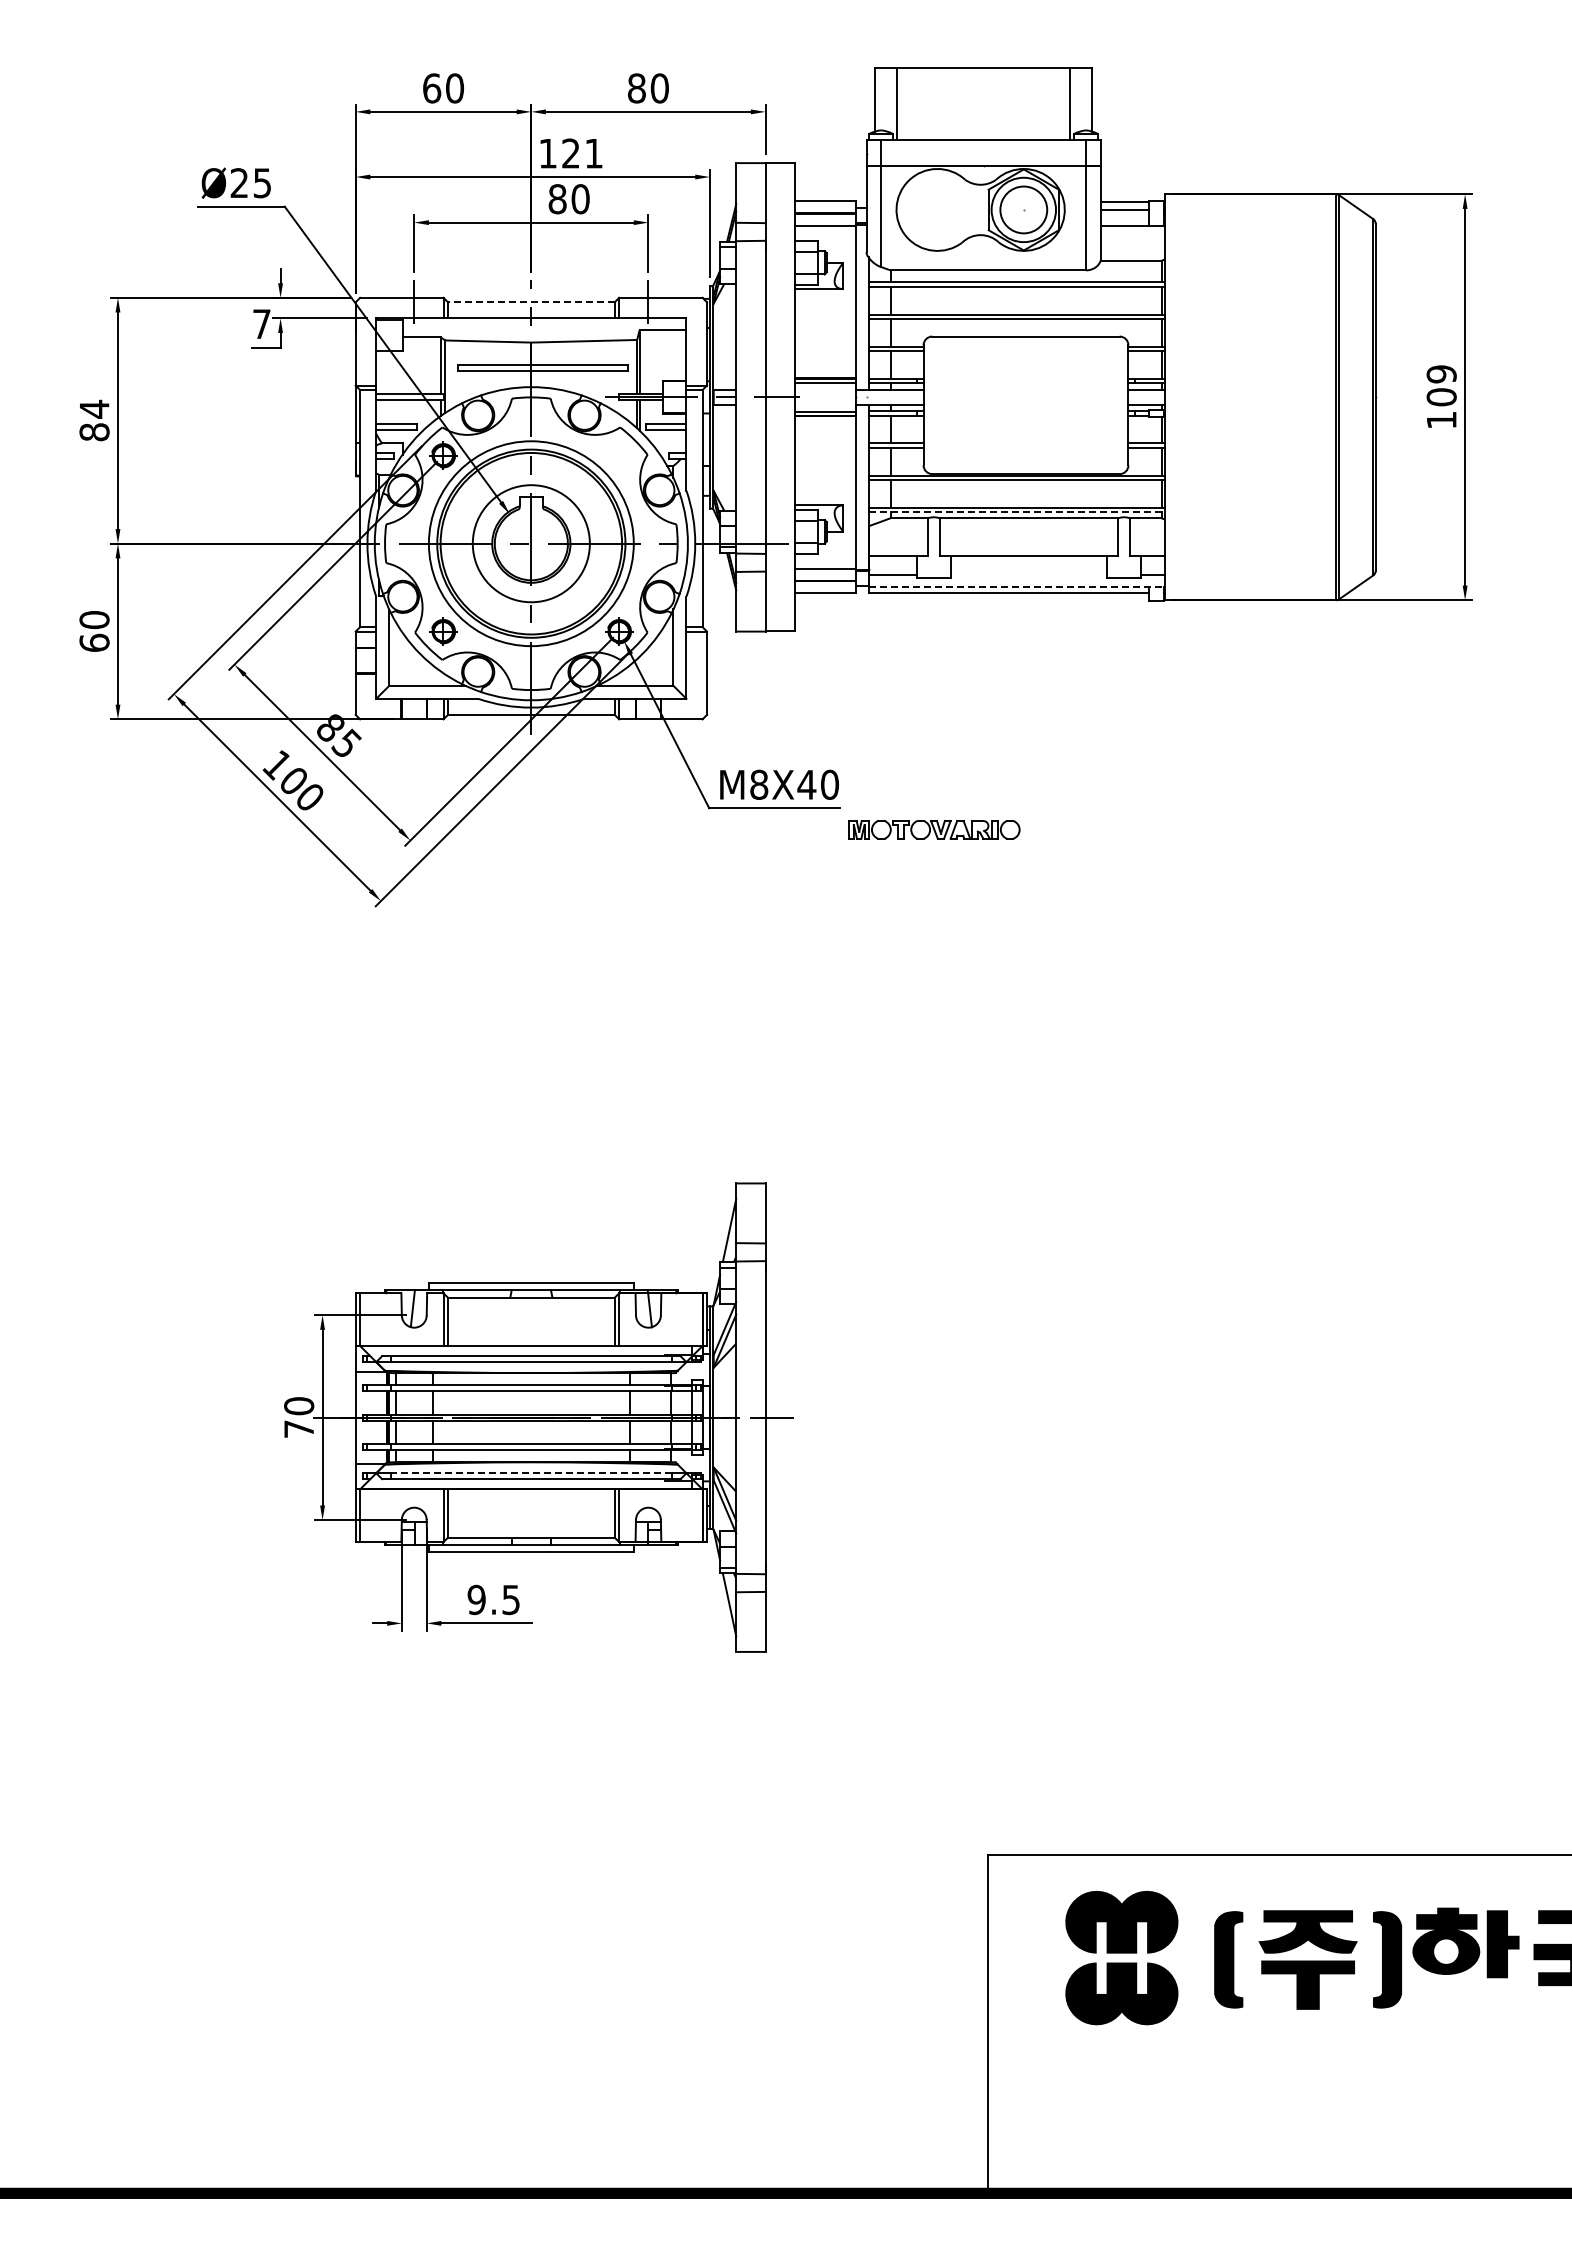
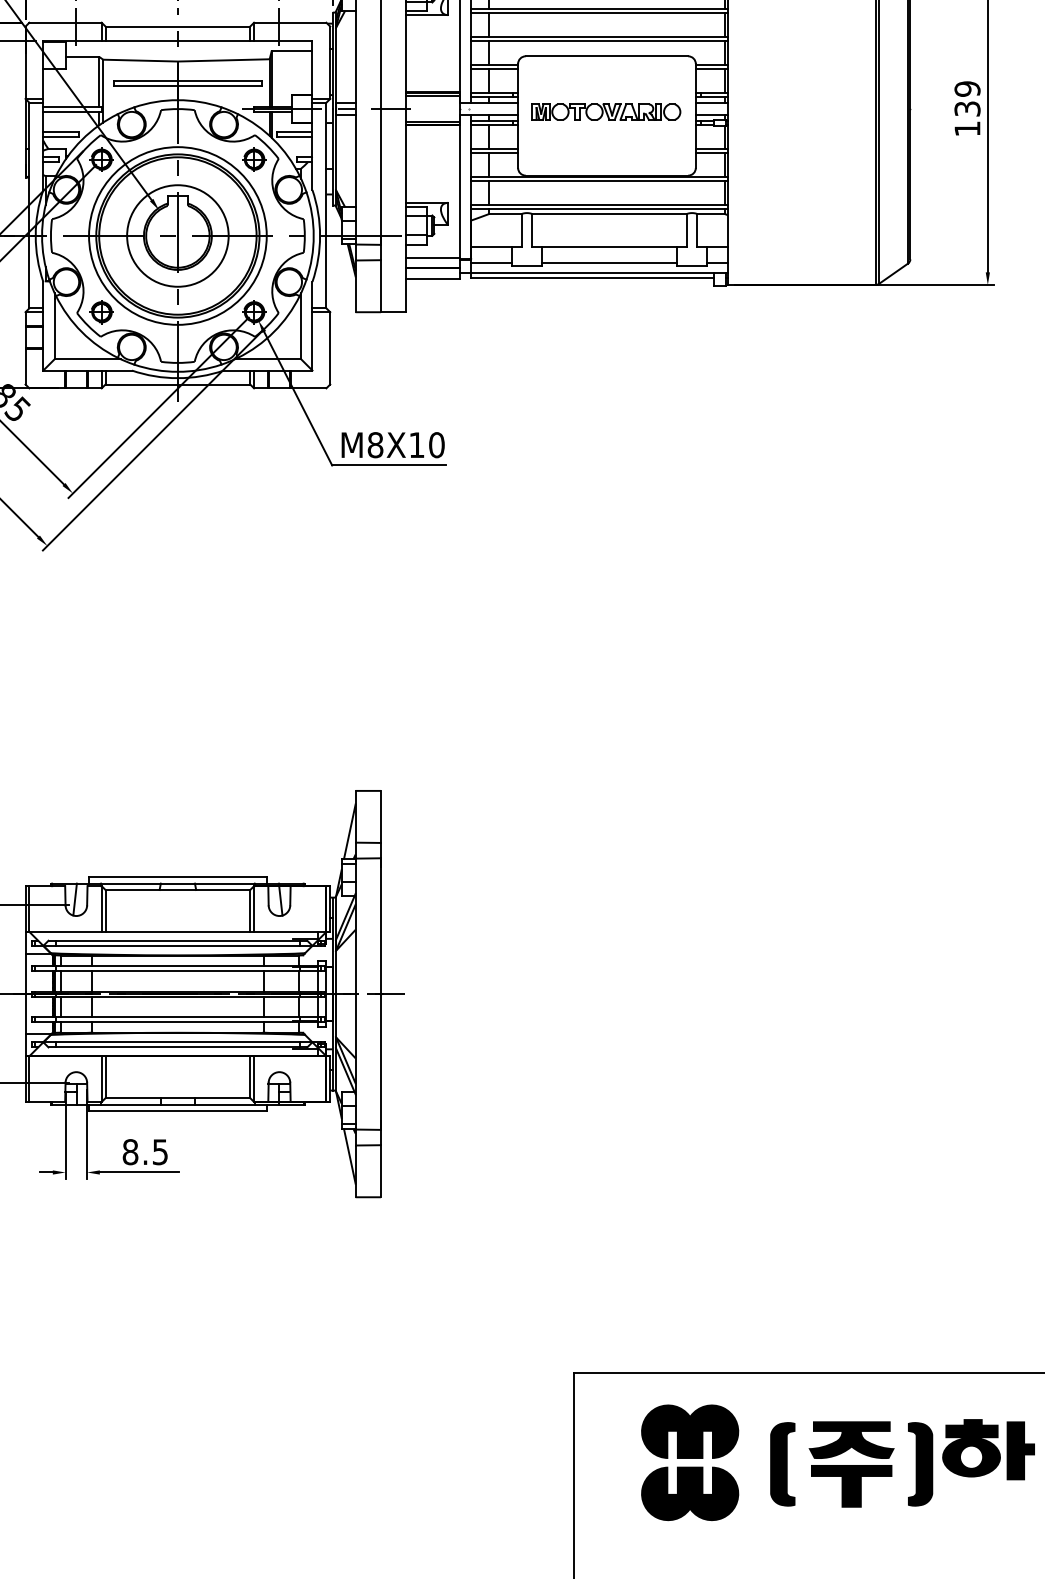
line: (530, 302) -> (177, 26), dashed -> solid
text: (1441, 397) -> (967, 109), 109 -> 139
part: (619, 455) -> (254, 159), added
line: (1017, 512) -> (599, 208), dashed -> solid
line: (1028, 575) -> (609, 263), added
line: (1017, 586) -> (599, 273), dashed -> solid
text: (806, 784) -> (416, 444), M8X40 -> M8X10
part: (934, 829) -> (606, 111), moved
line: (530, 1473) -> (177, 1042), dashed -> solid
text: (476, 1600) -> (130, 1152), 9.5 -> 8.5

